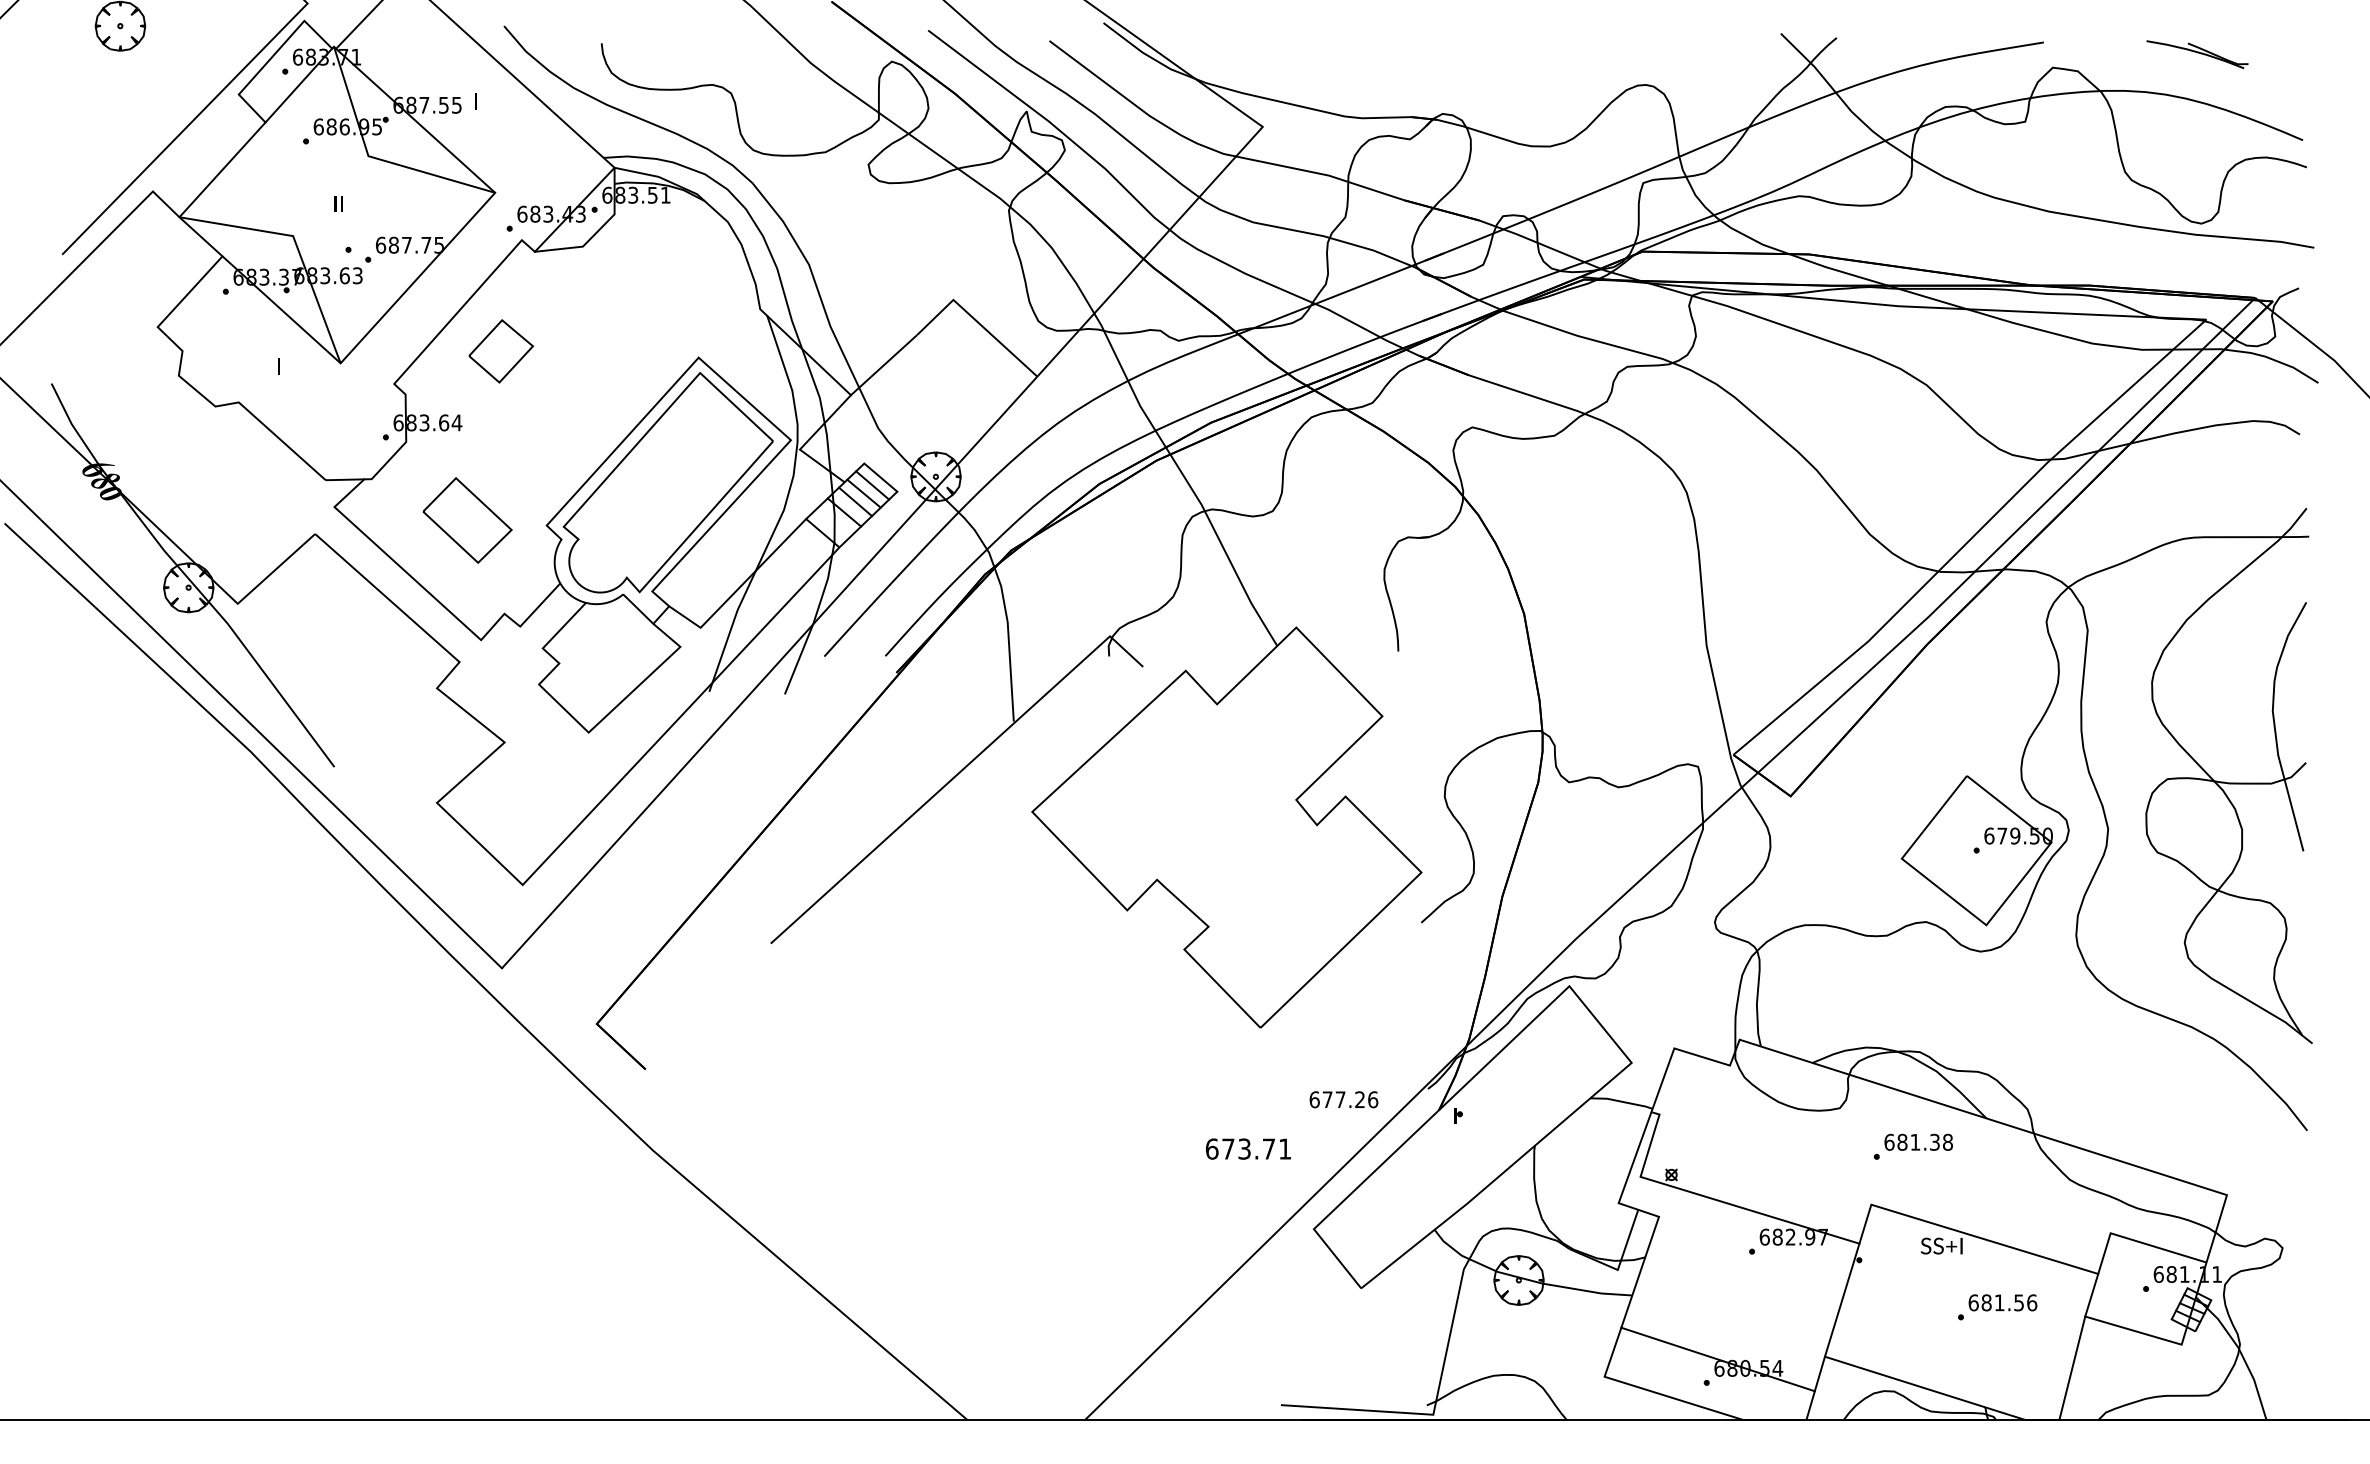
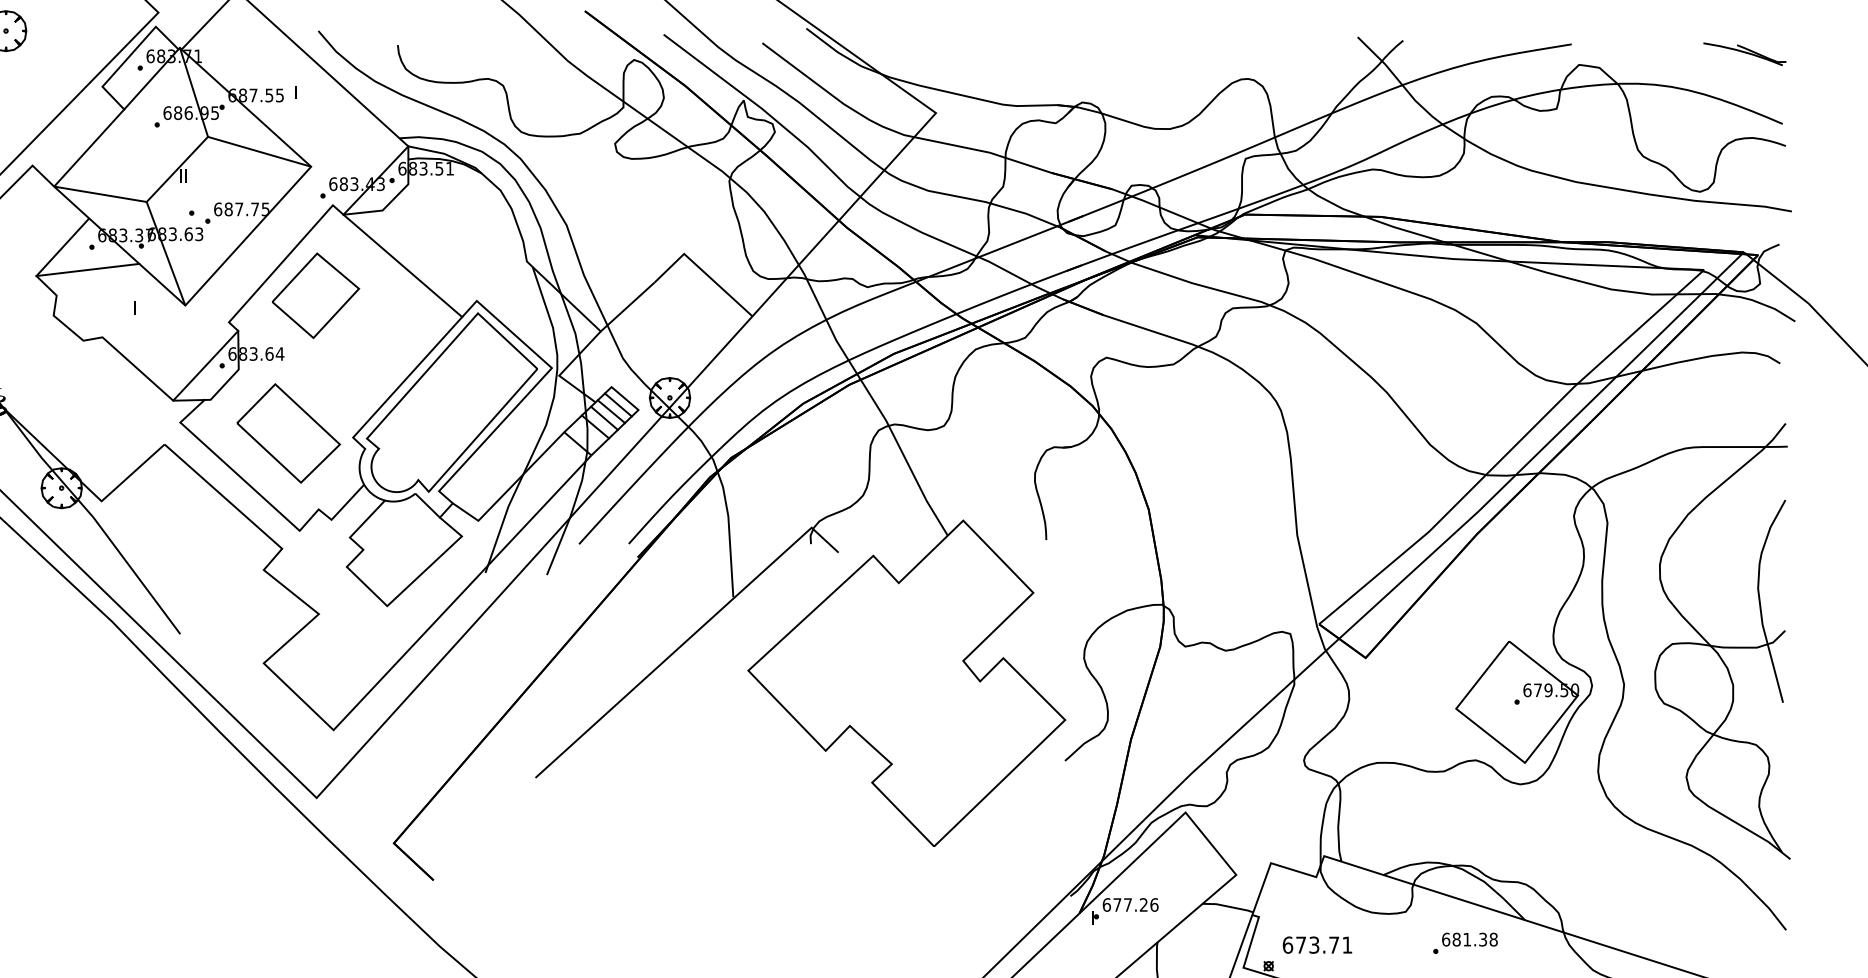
part: (2197, 54) -> (1744, 54), moved
line: (330, 196) -> (177, 169), added
line: (607, 314) -> (402, 265), added
line: (220, 319) -> (87, 269), added
part: (501, 351) -> (316, 295), size x1.67
line: (365, 437) -> (205, 365), added
part: (467, 520) -> (288, 433), size x1.43
text: (1343, 1099) -> (1130, 904), moved
text: (1248, 1148) -> (1317, 944), moved

